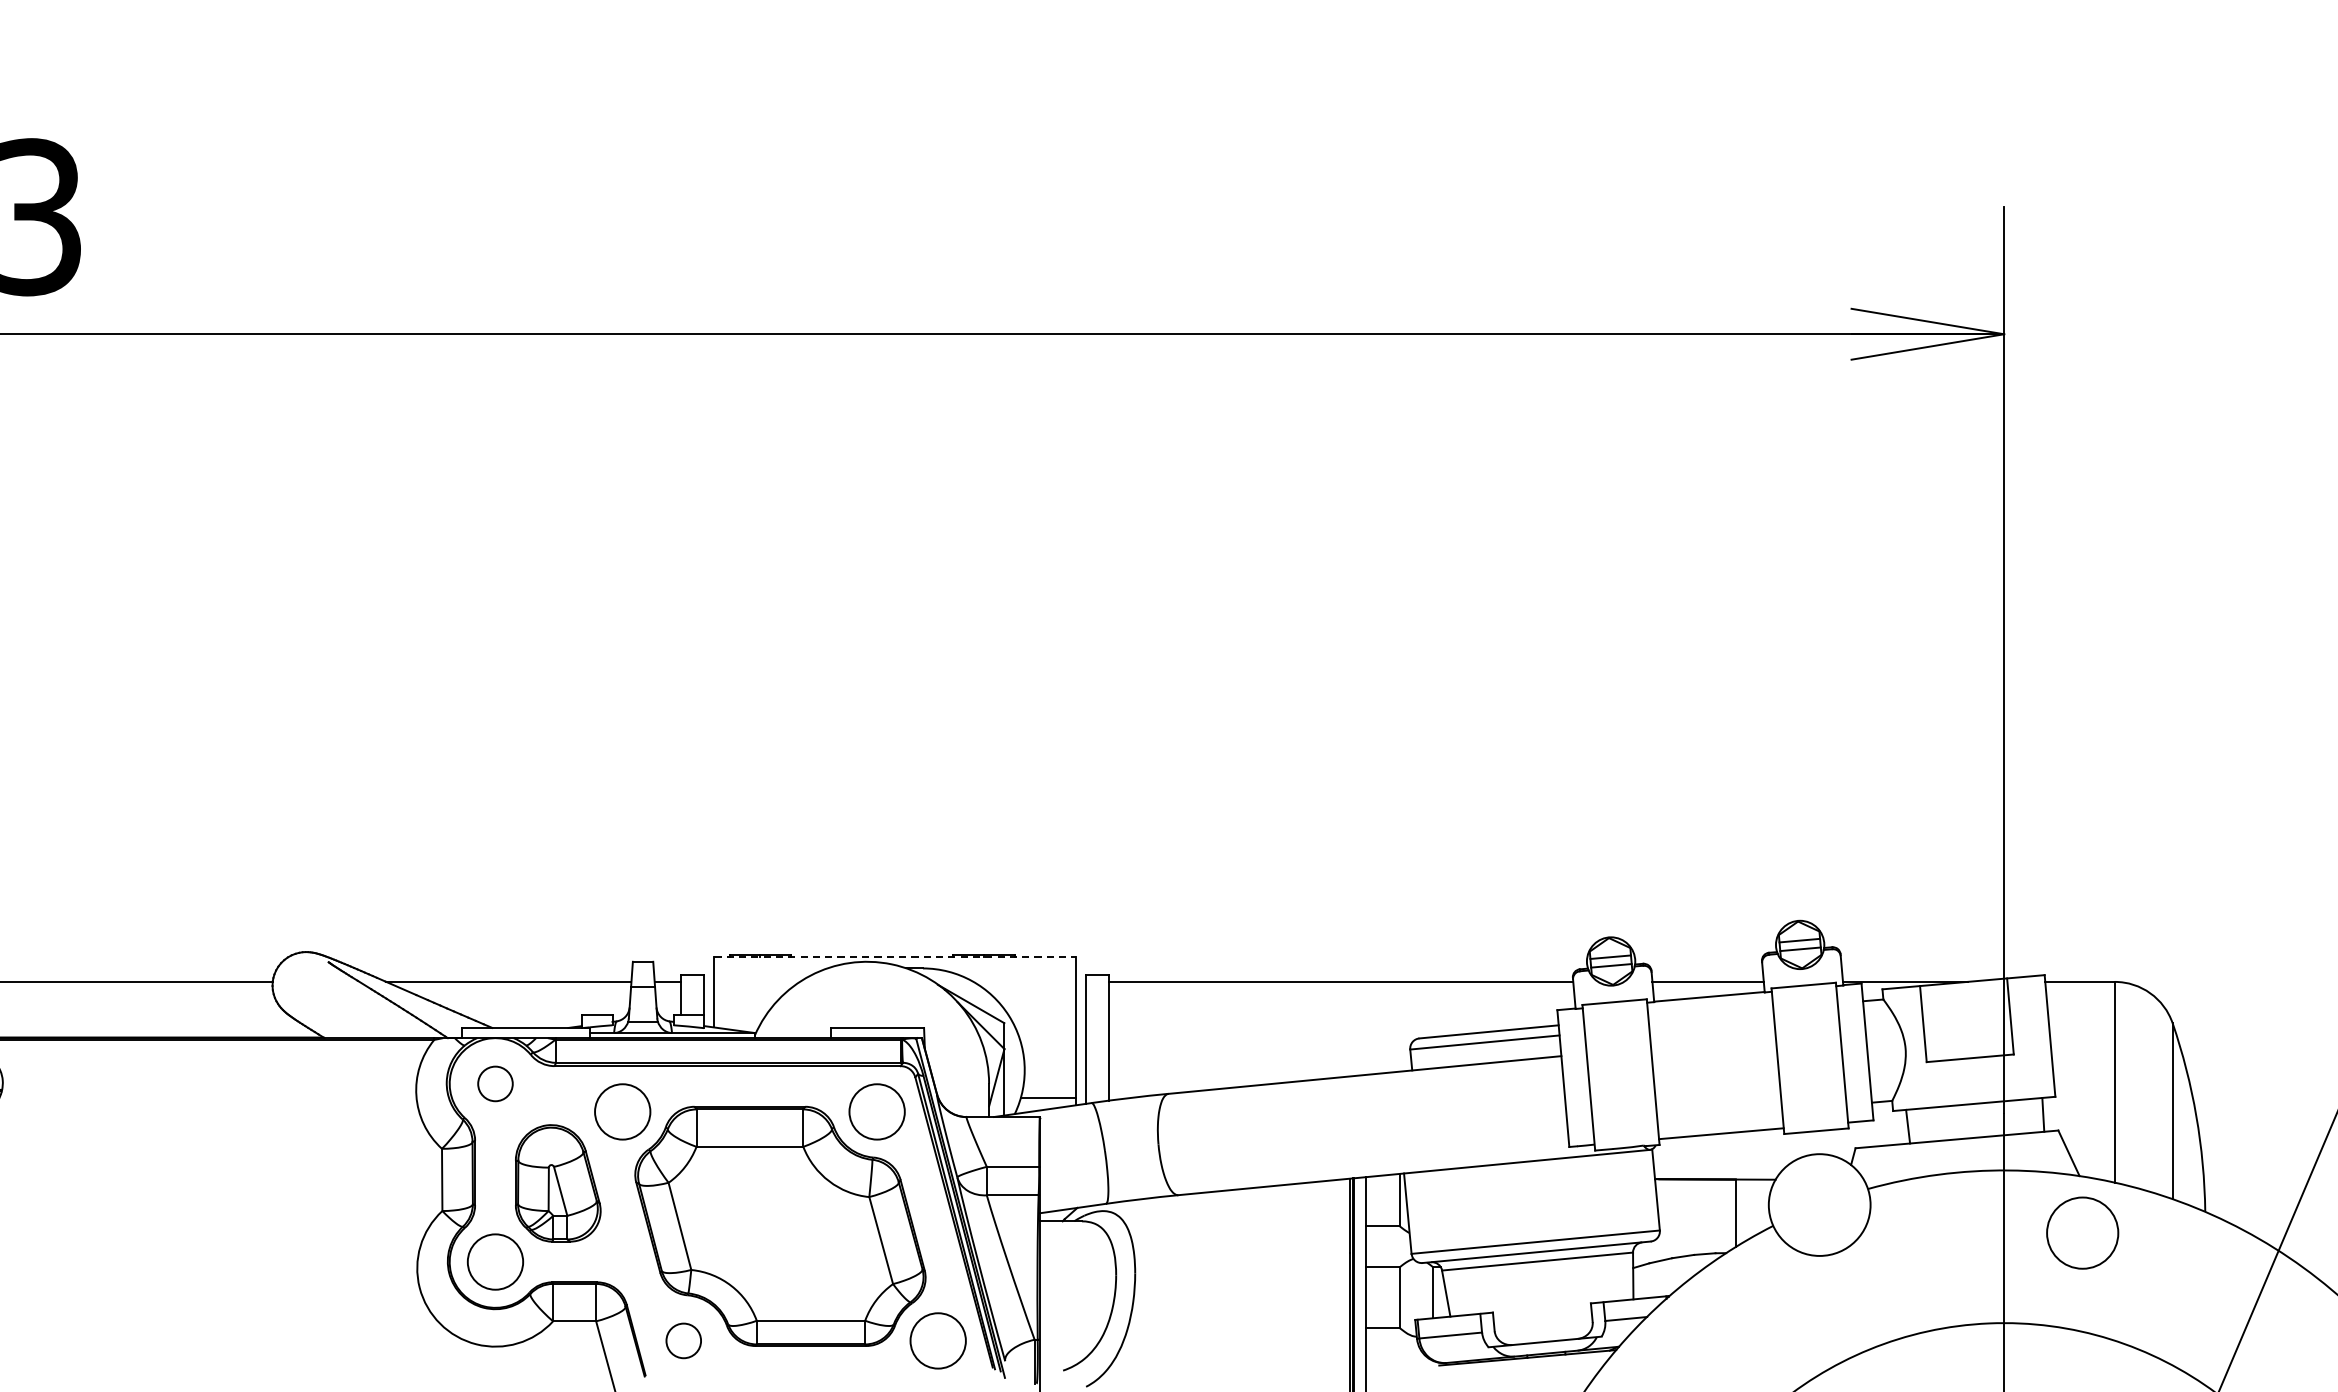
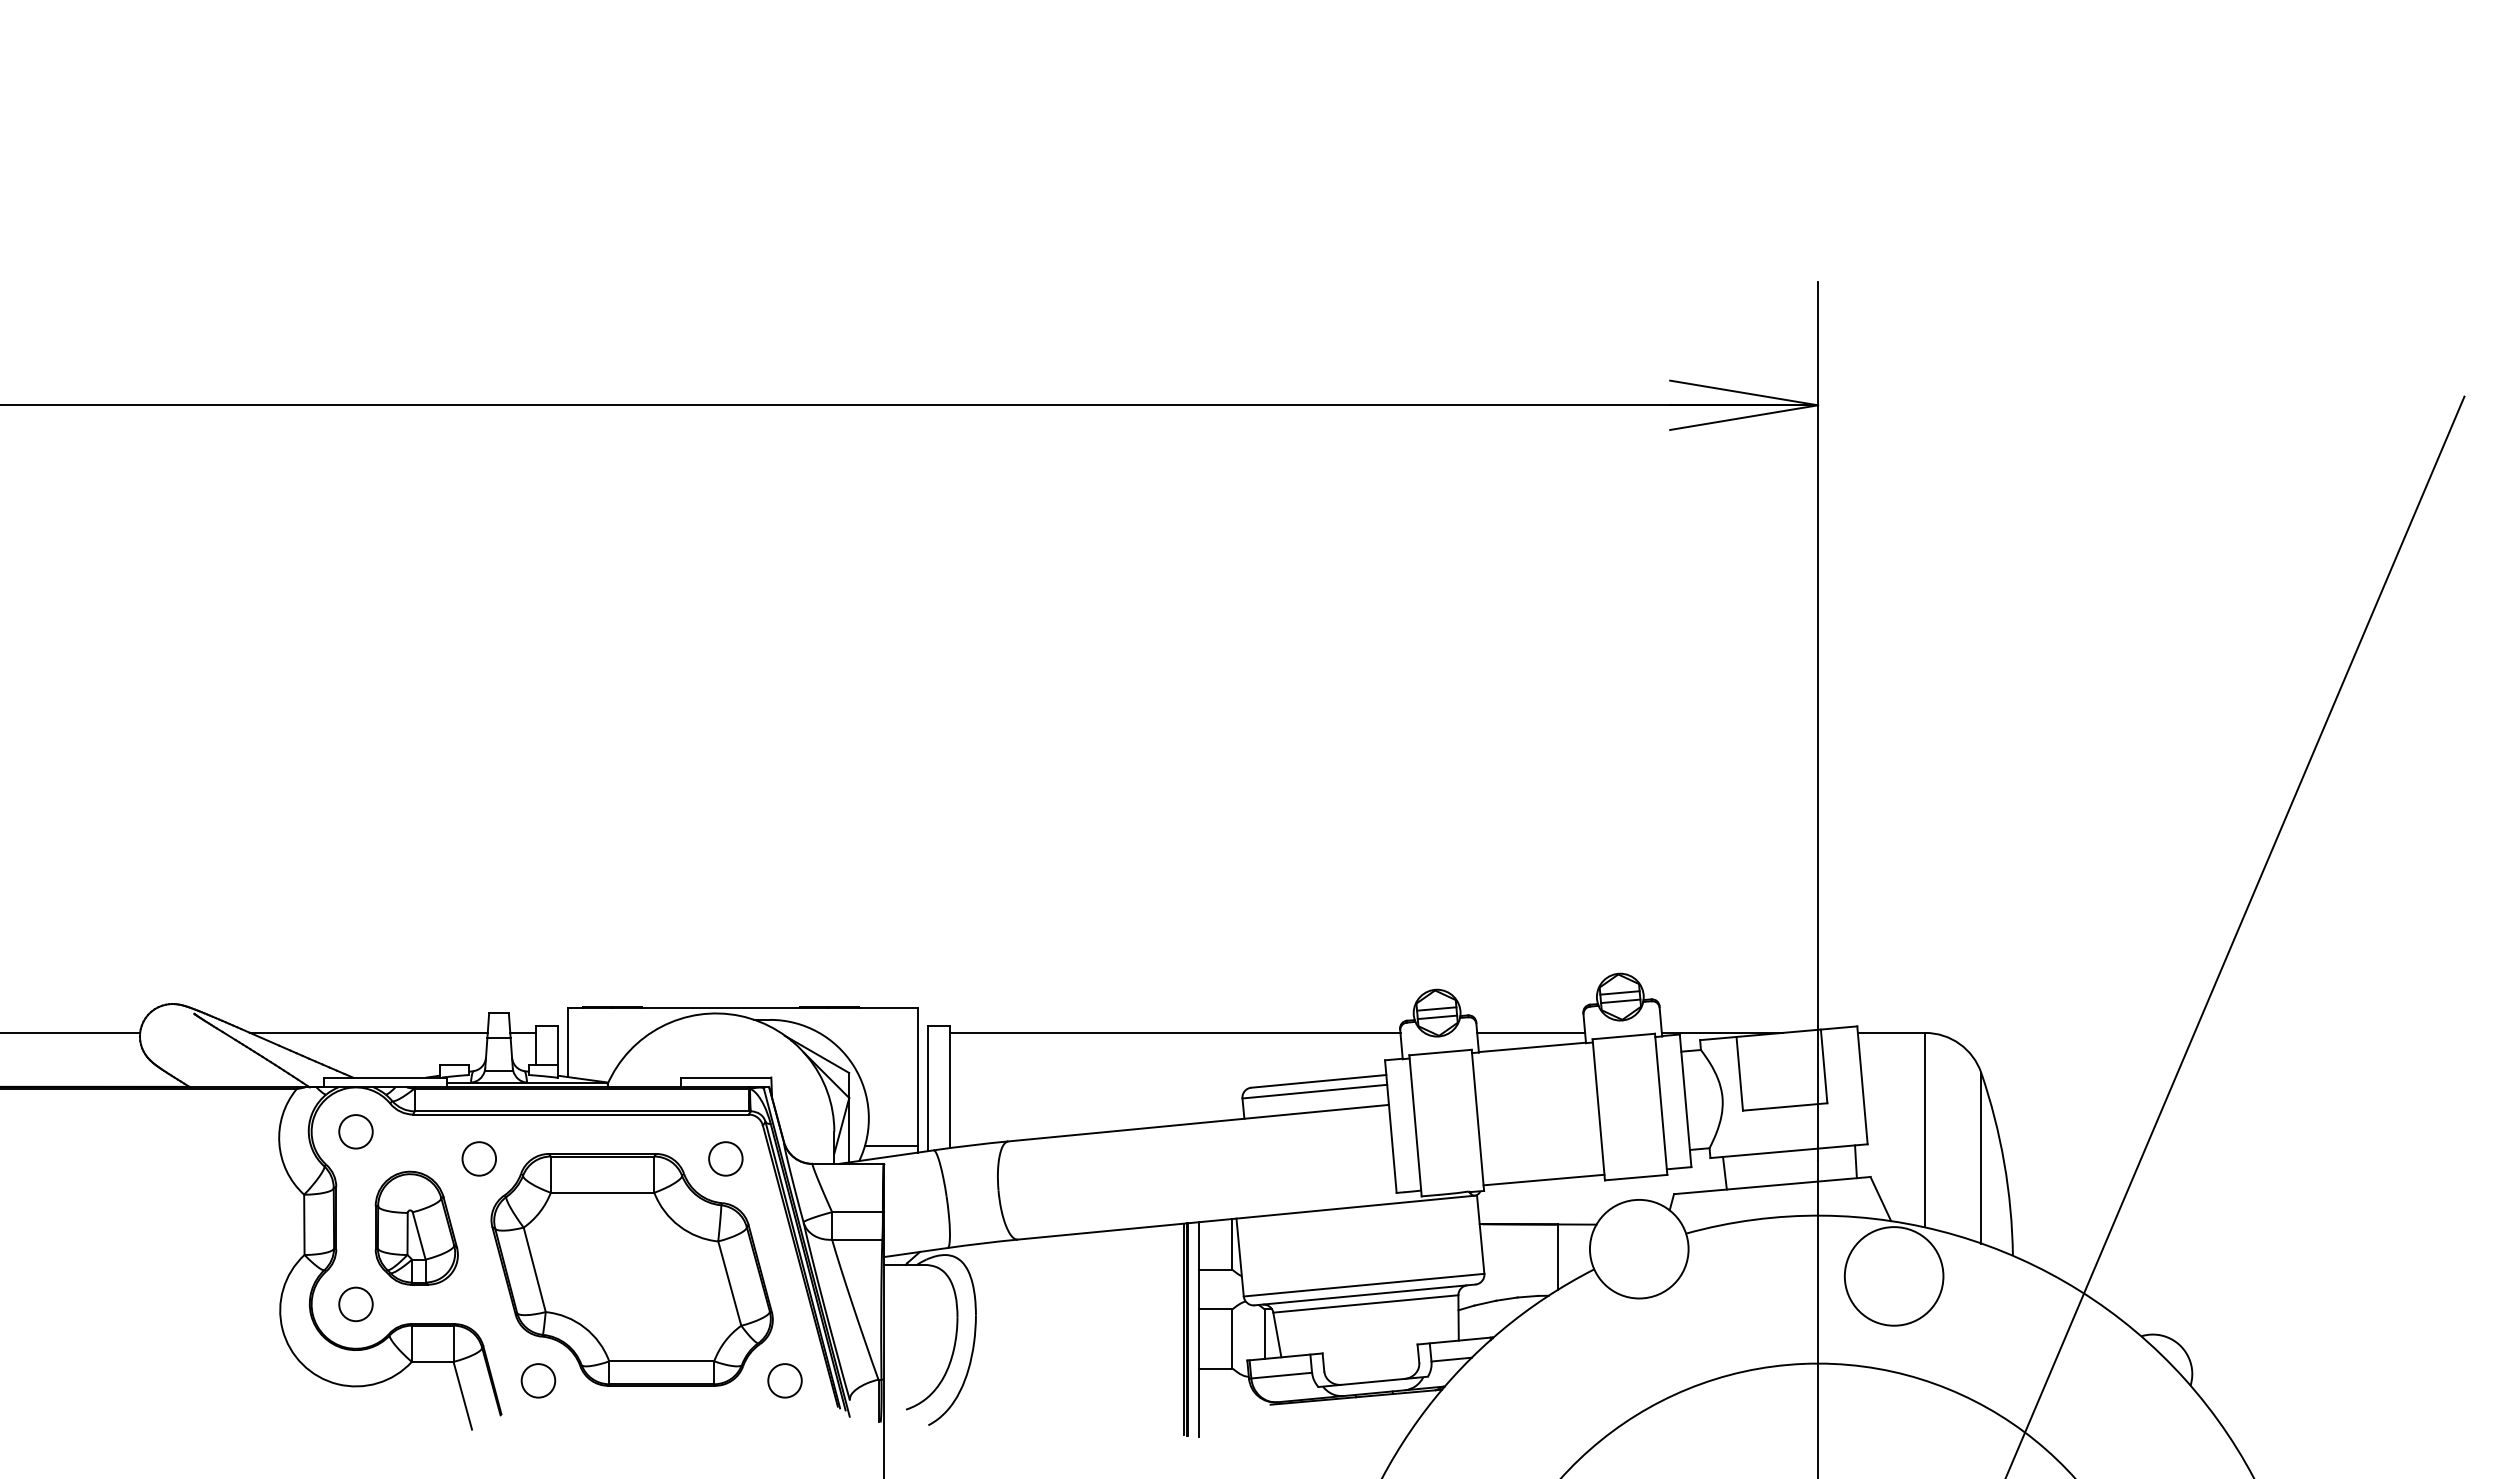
line: (895, 956) -> (743, 1008), dashed -> solid
circle: (622, 1111) -> (479, 1158), size x0.62
circle: (876, 1111) -> (725, 1158), size x0.62
circle: (2082, 1233) -> (1893, 1276), size x1.43
circle: (494, 1262) -> (355, 1304), size x0.62
circle: (937, 1340) -> (784, 1380), size x0.62

